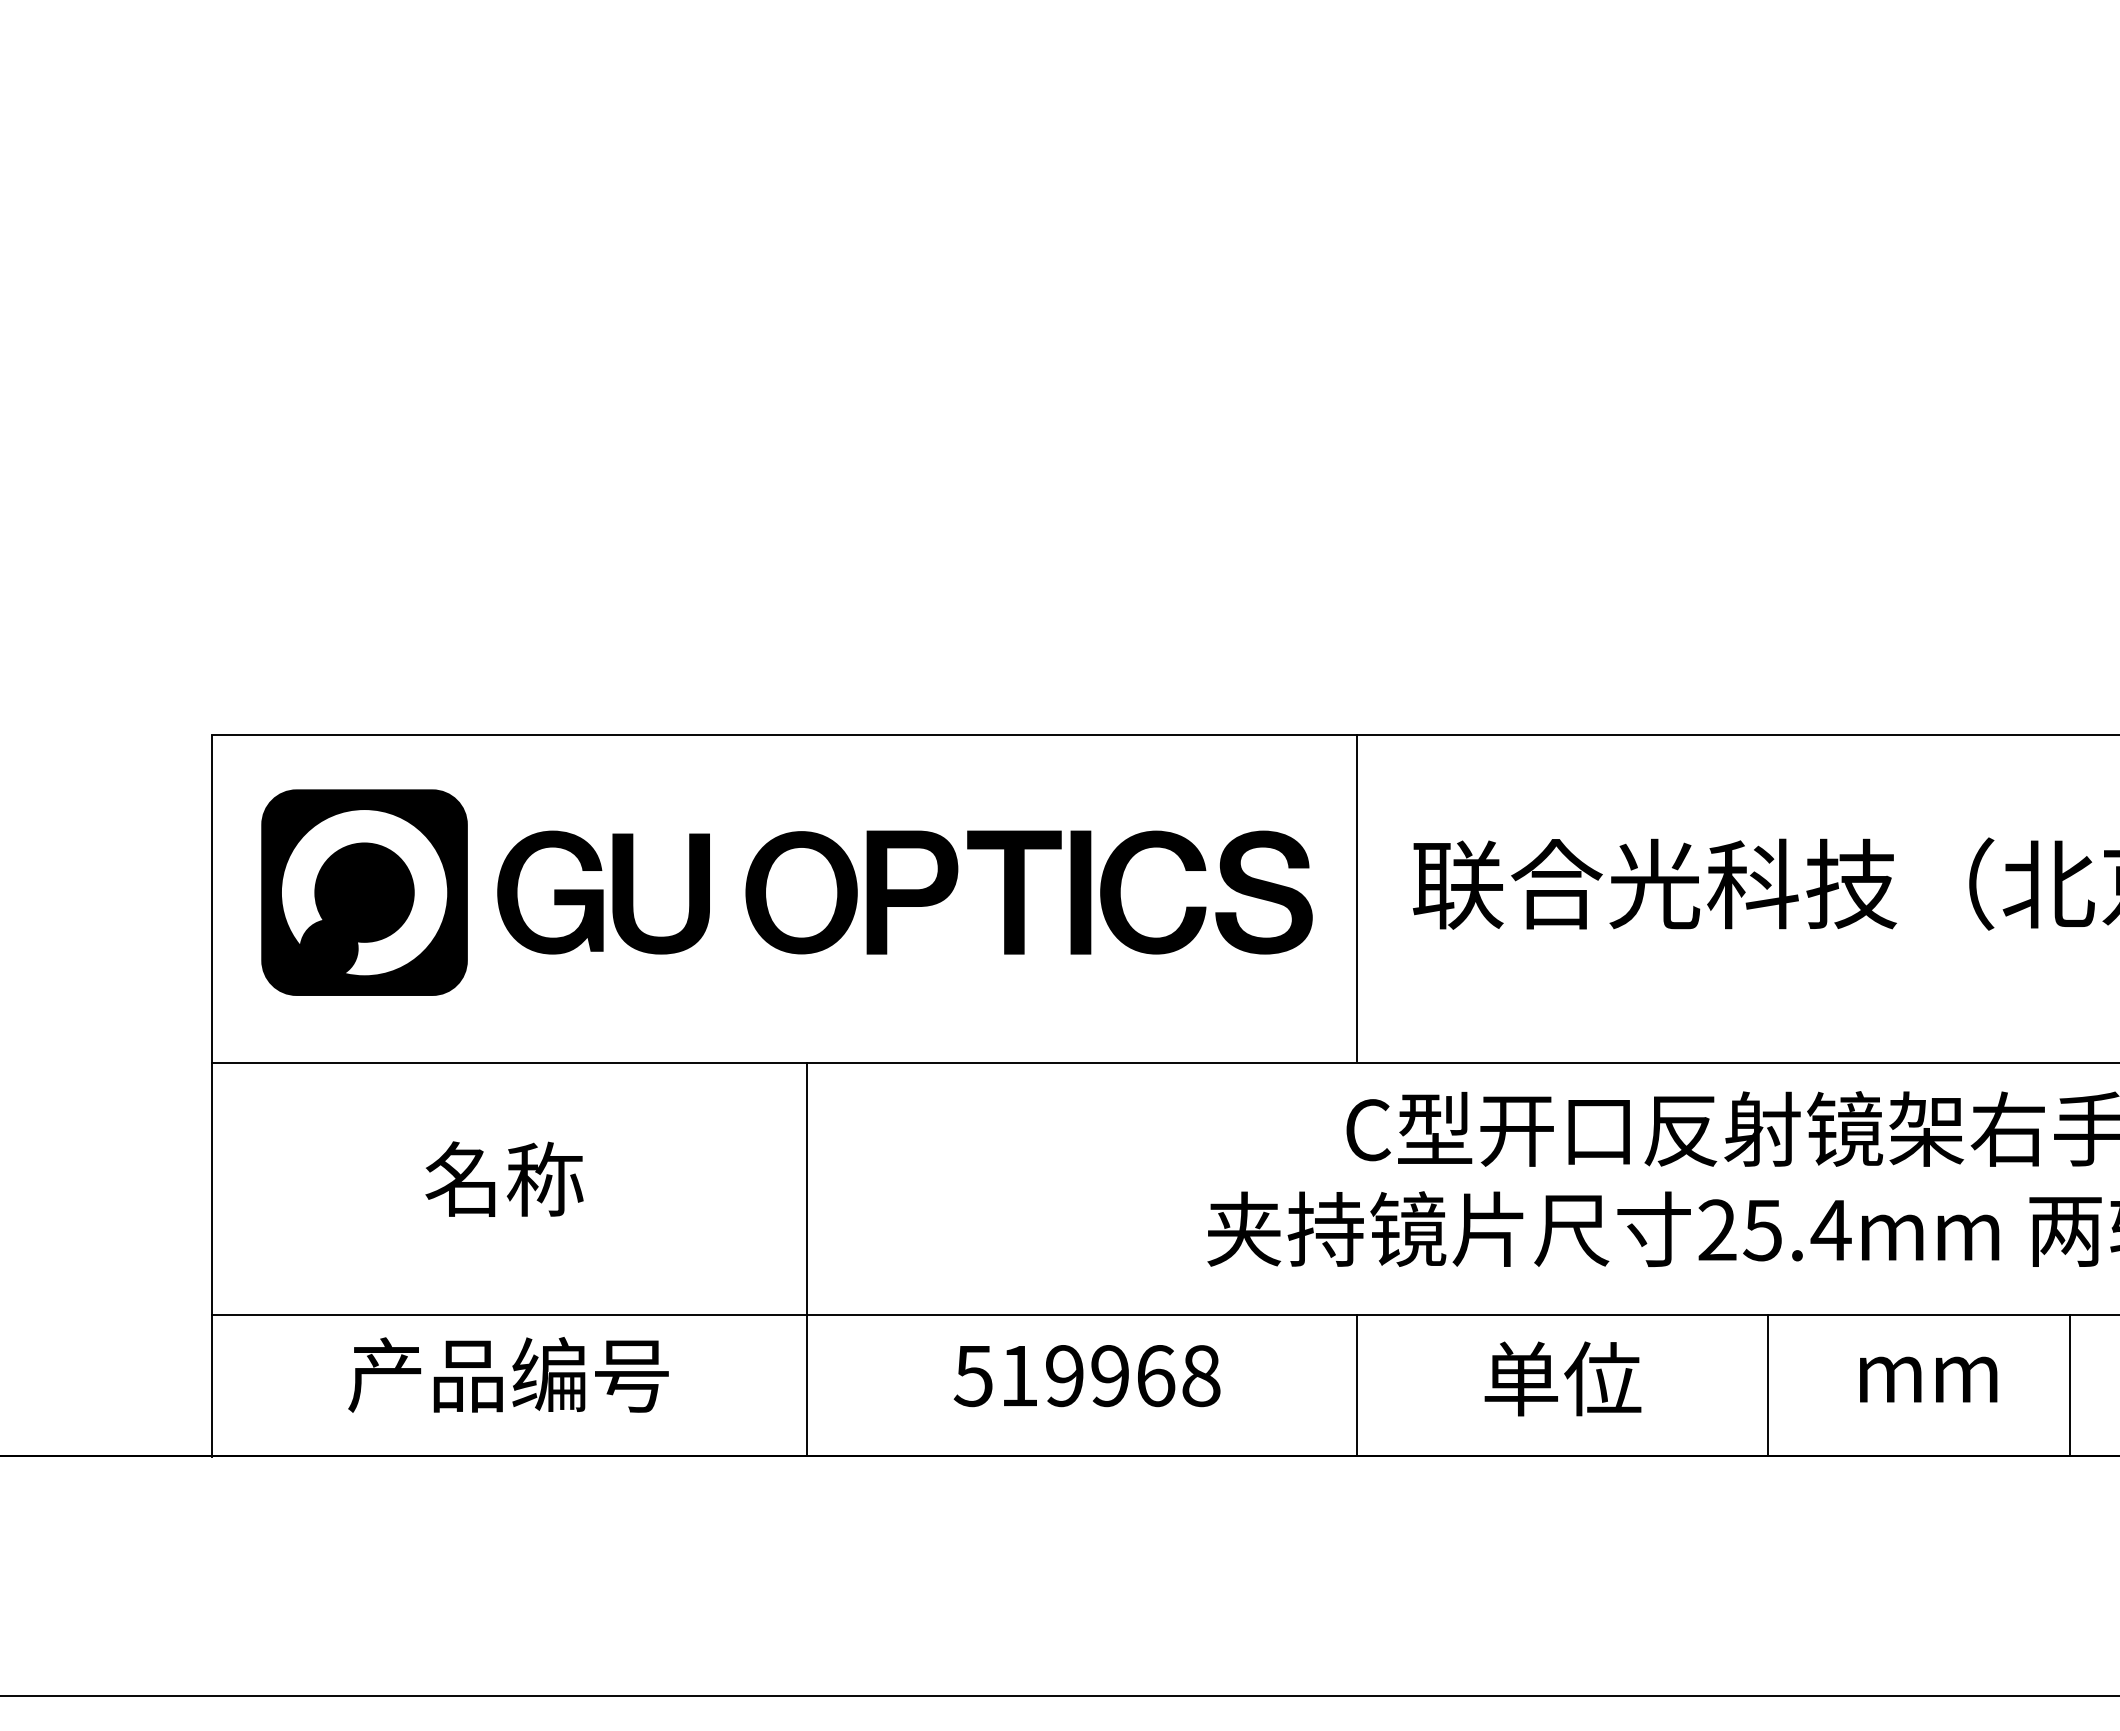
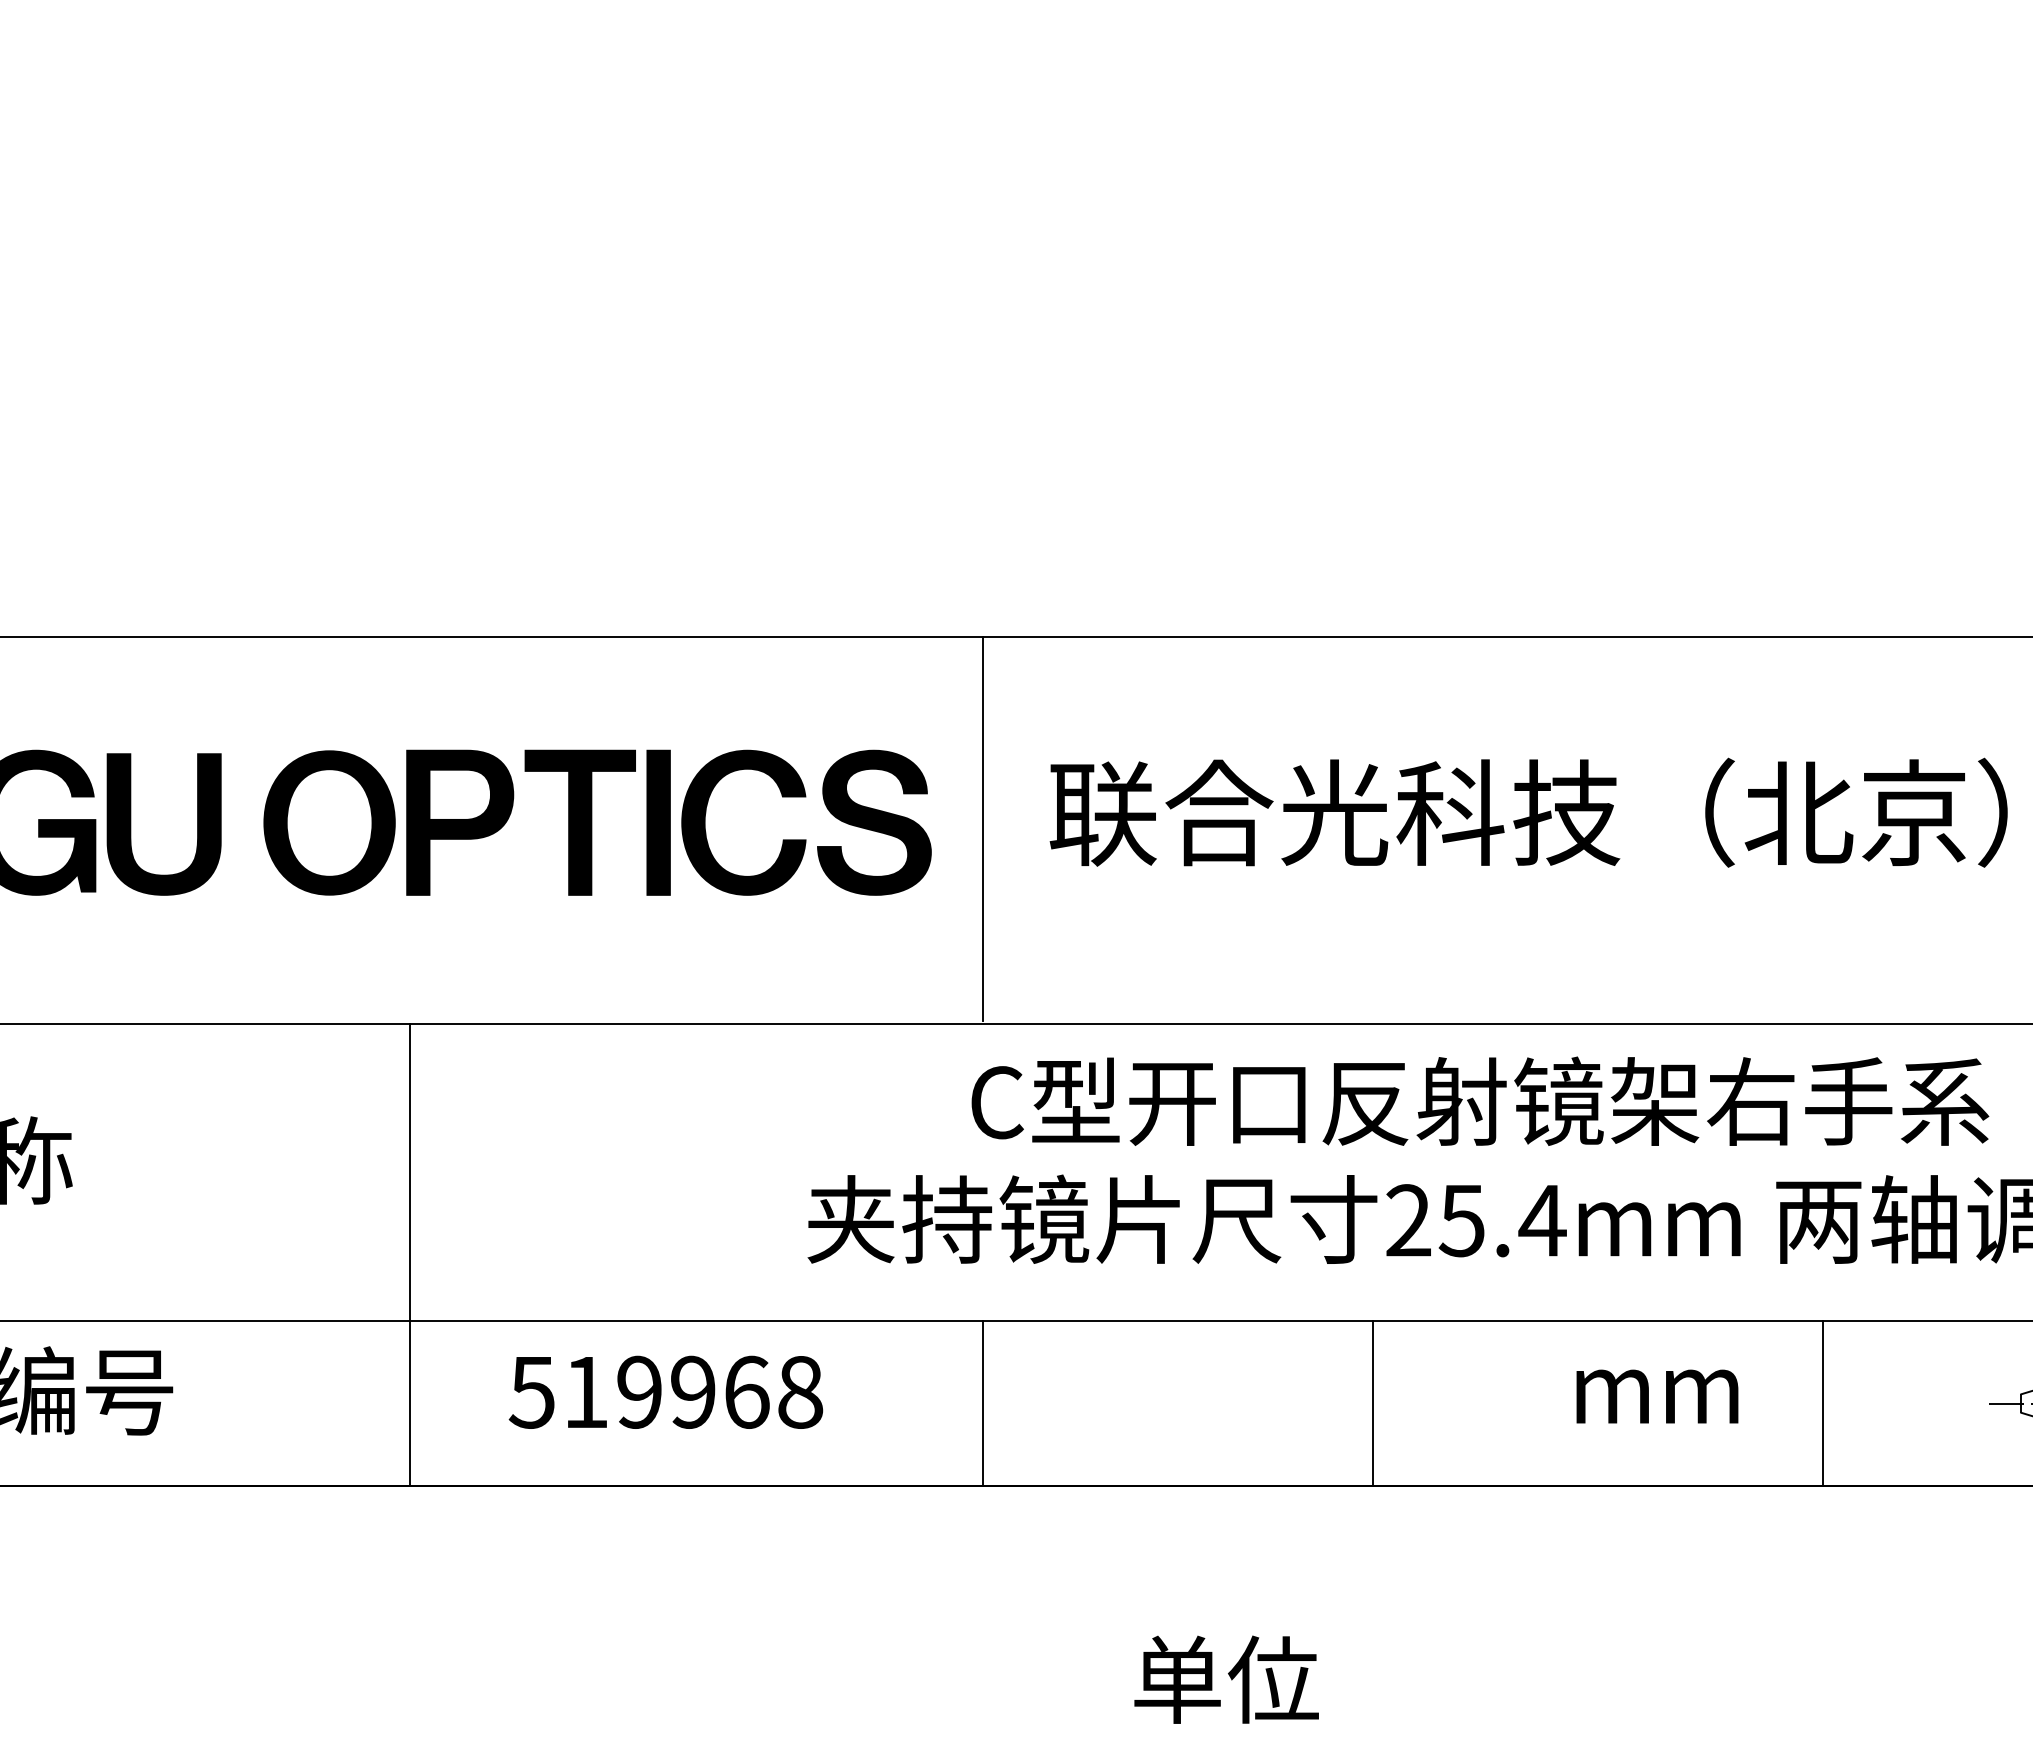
line: (806, 1259) -> (409, 1255), moved
text: (1562, 1378) -> (1226, 1679), moved
line: (1767, 1385) -> (1373, 1403), moved

